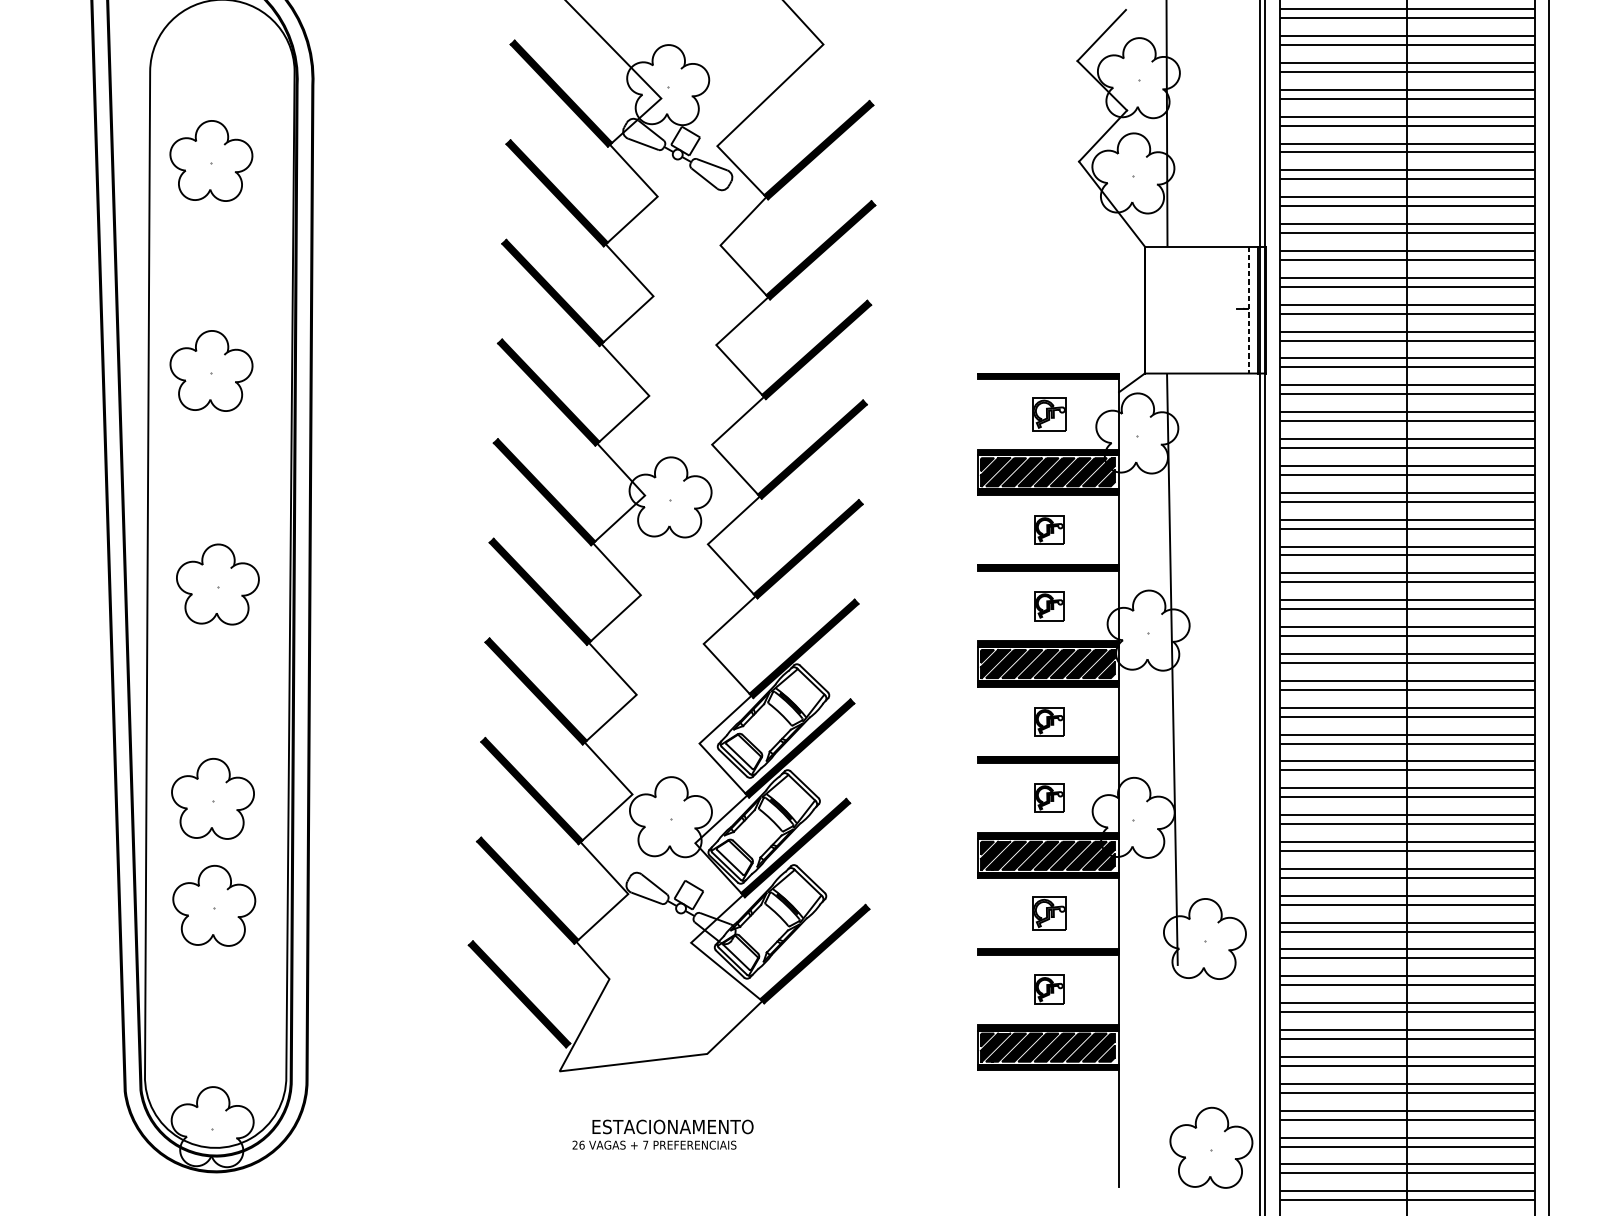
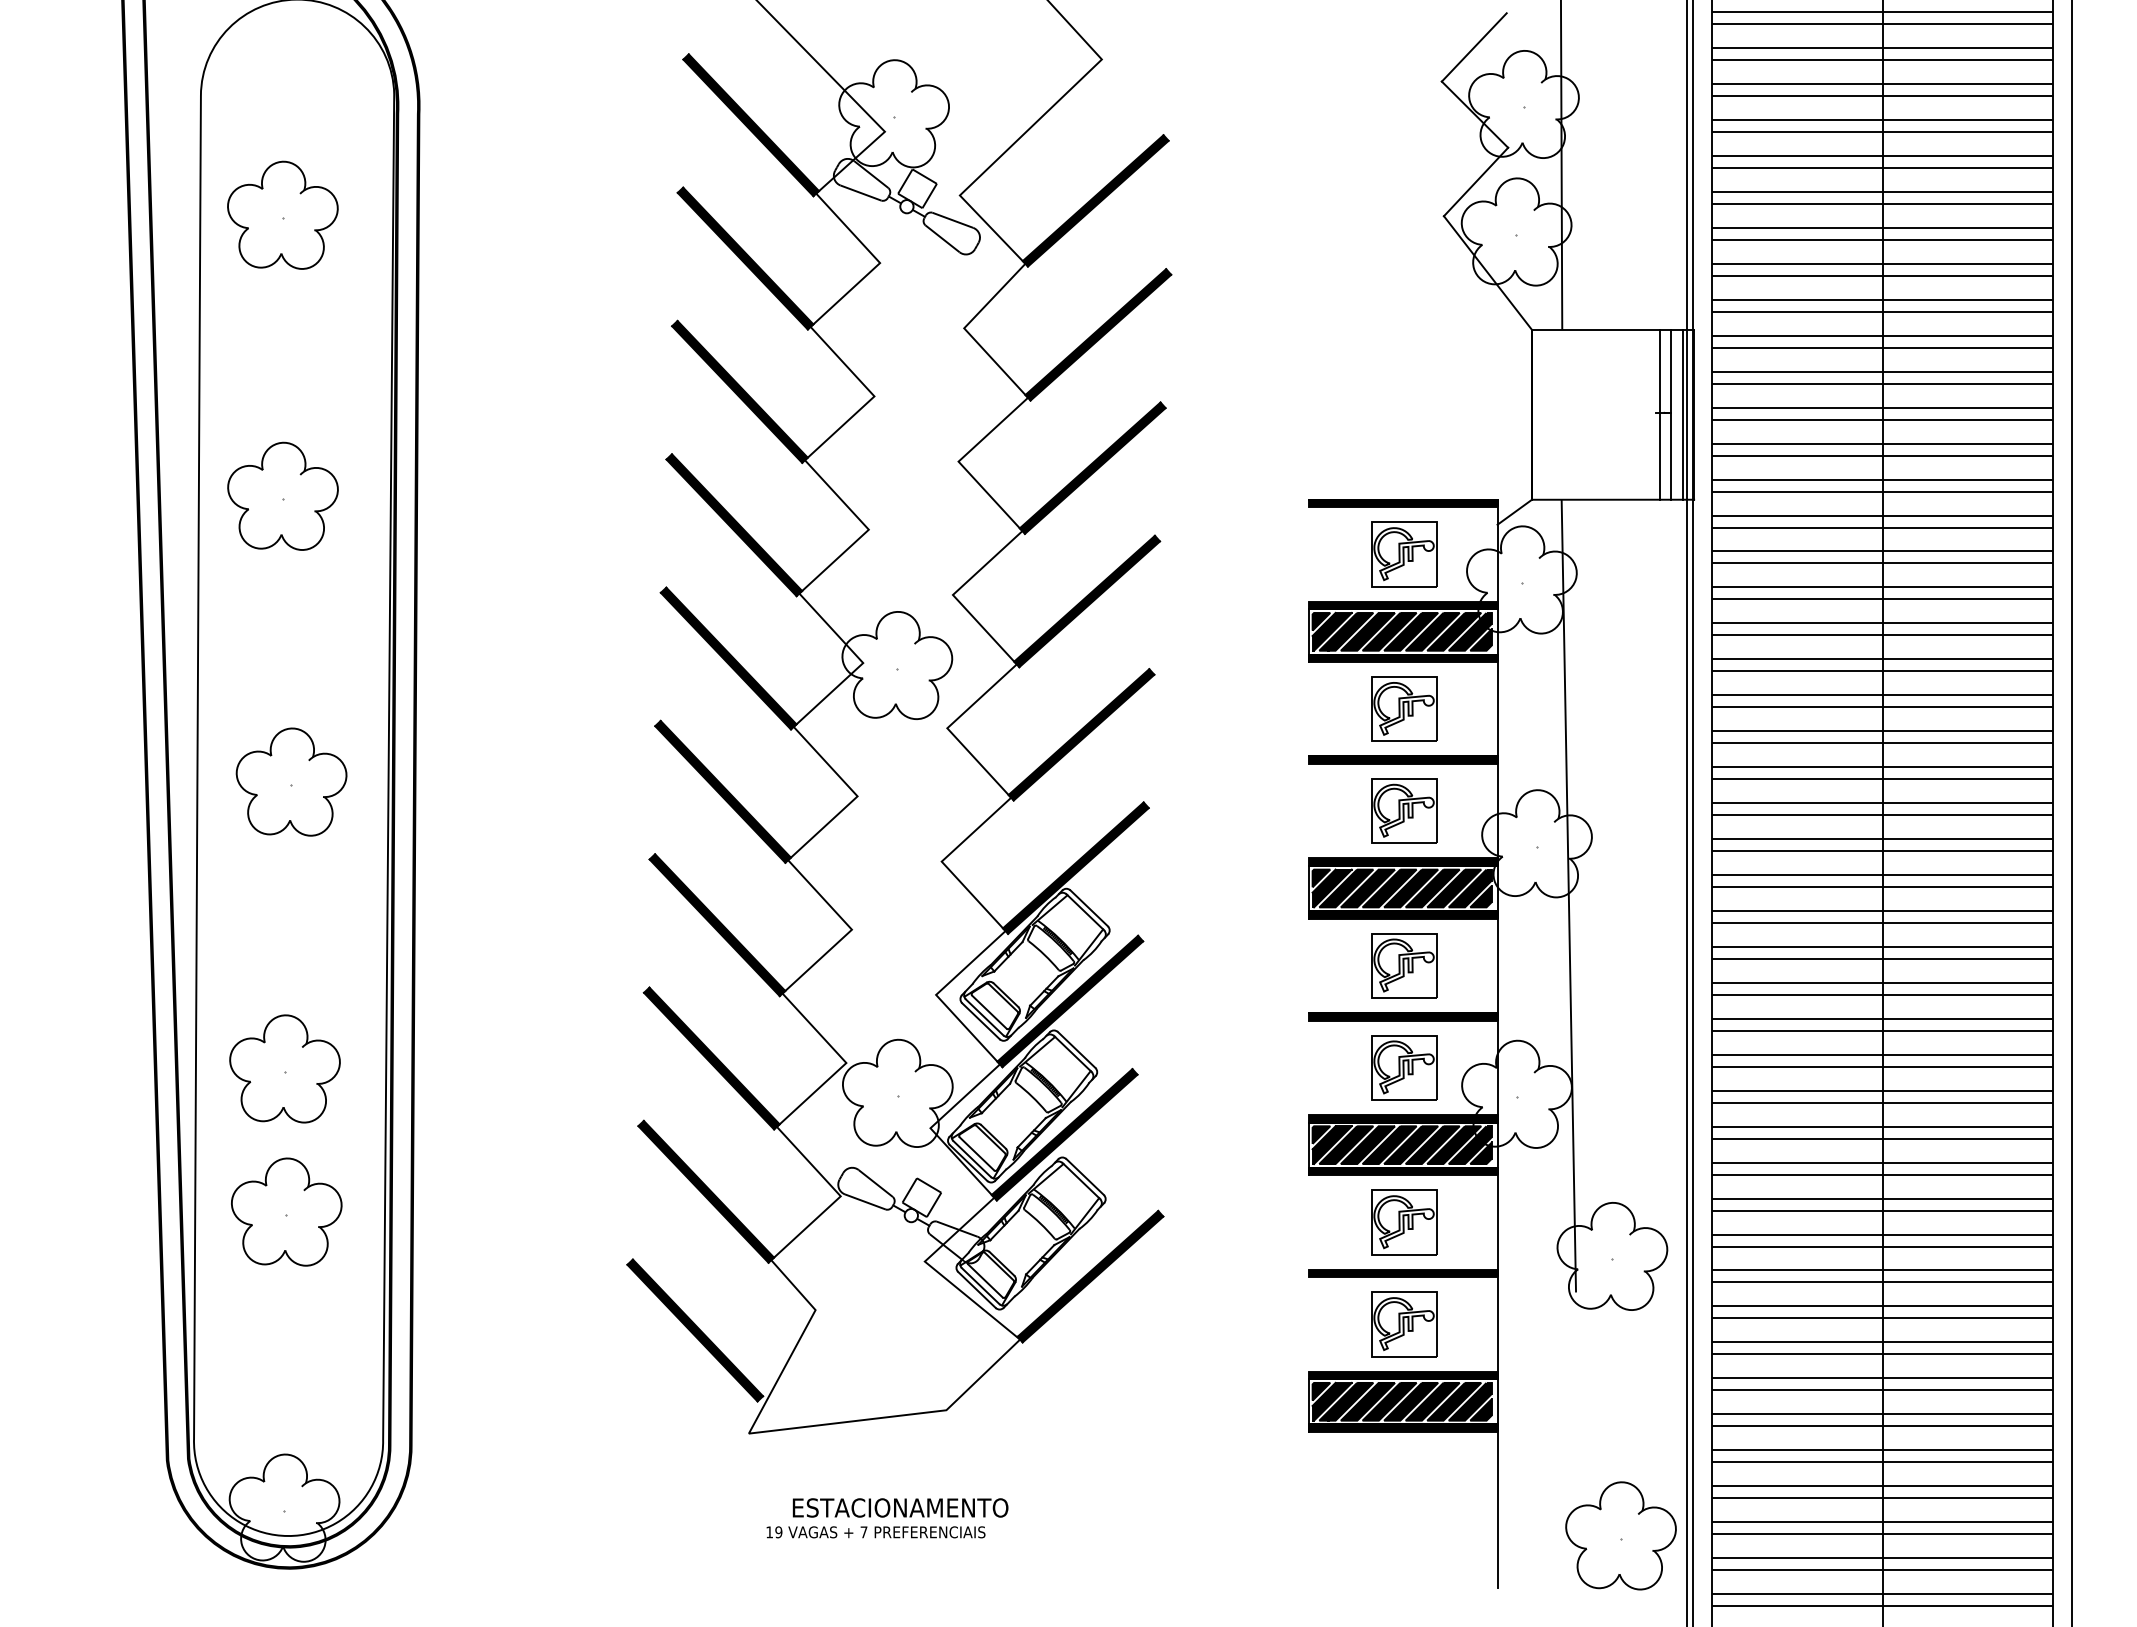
line: (1240, 309) -> (1660, 414), added
line: (1249, 309) -> (1671, 414), dashed -> solid
part: (1049, 414) -> (1404, 554), size x1.43
part: (1049, 529) -> (1404, 708), size x1.67
part: (1049, 605) -> (1404, 810), size x1.67
part: (1049, 721) -> (1404, 965), size x1.67
part: (1049, 797) -> (1404, 1067), size x1.67
part: (1049, 913) -> (1404, 1222), size x1.43
part: (1049, 989) -> (1404, 1324), size x1.67
text: (578, 1145) -> (774, 1532), 26 -> 19

